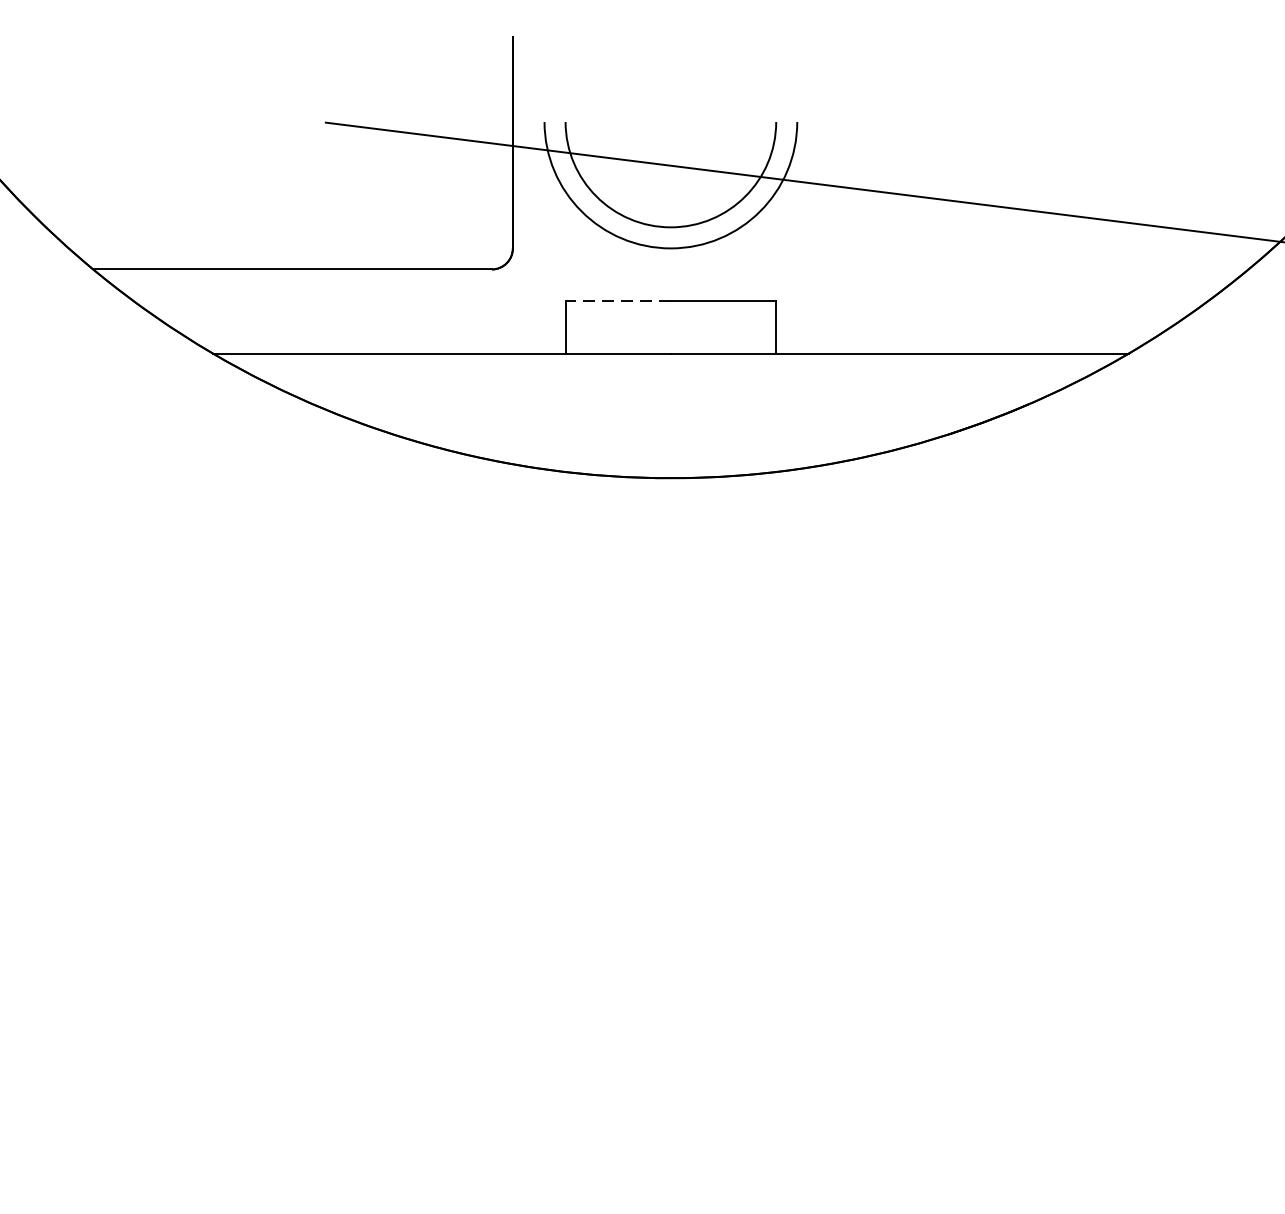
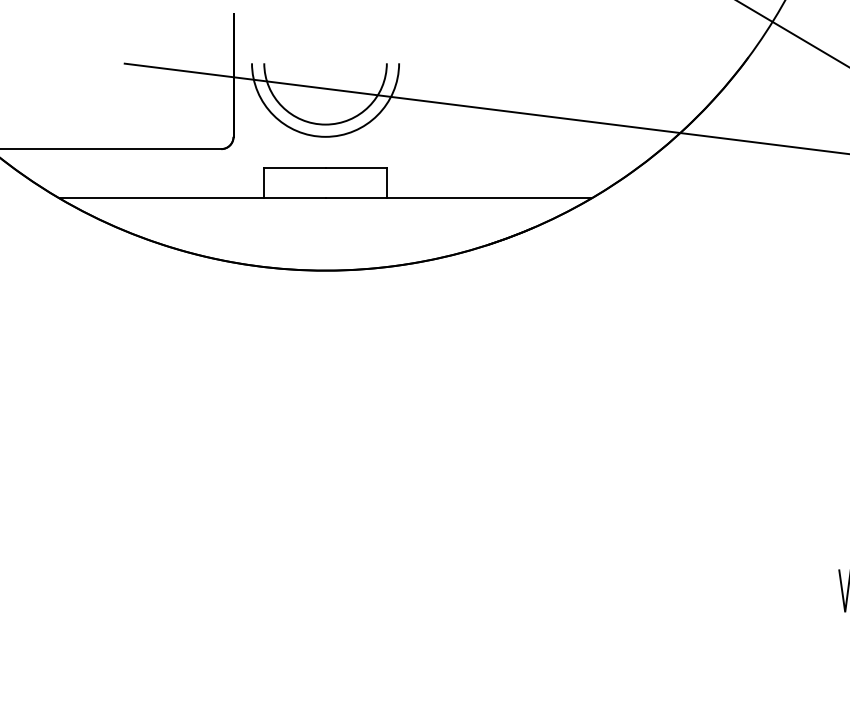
line: (617, 301) -> (294, 167), dashed -> solid

